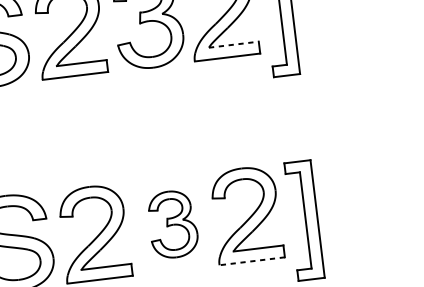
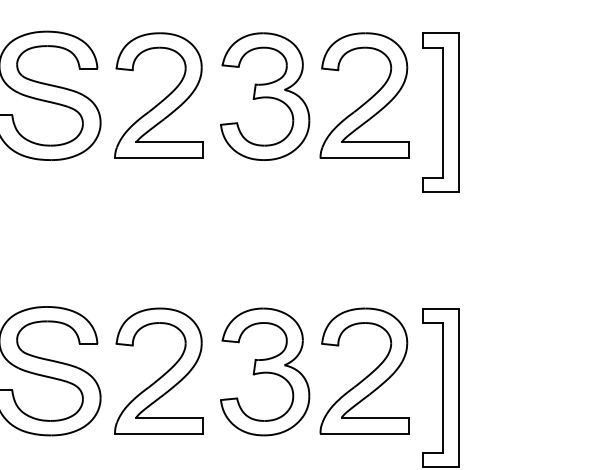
line: (234, 44) -> (375, 142), dashed -> solid
part: (173, 224) -> (265, 371), size x1.43
line: (252, 261) -> (364, 433), dashed -> solid

